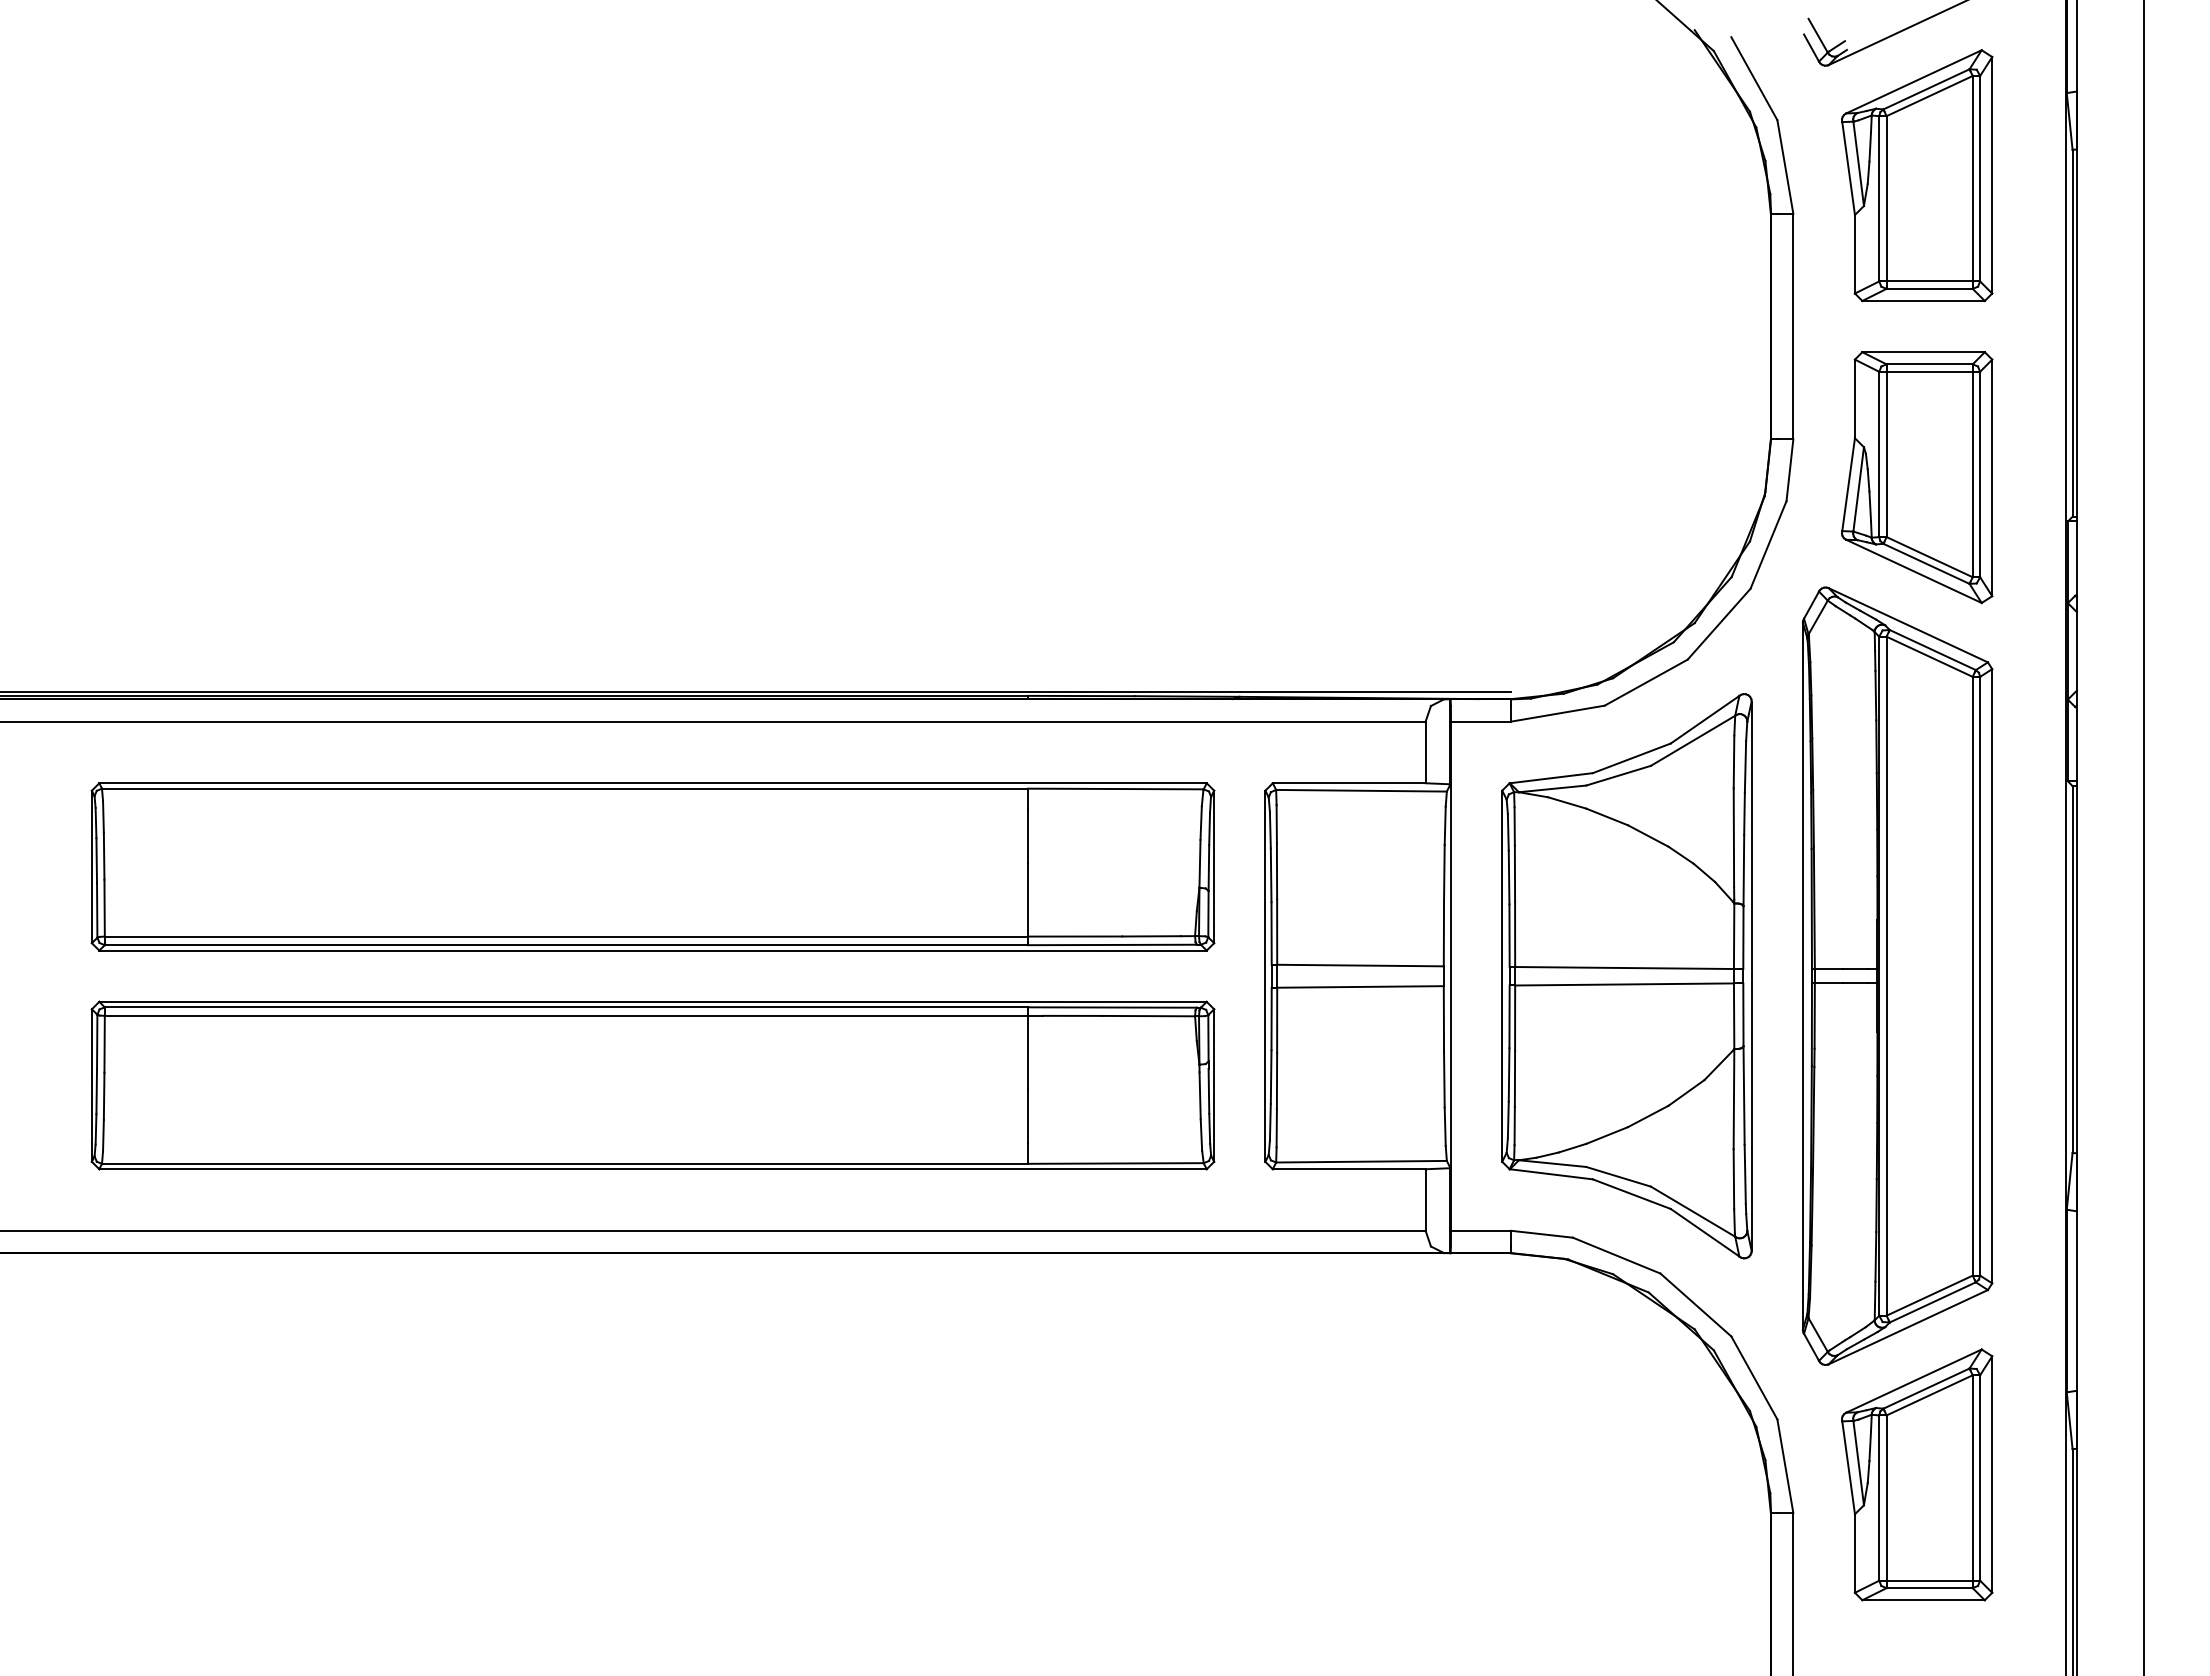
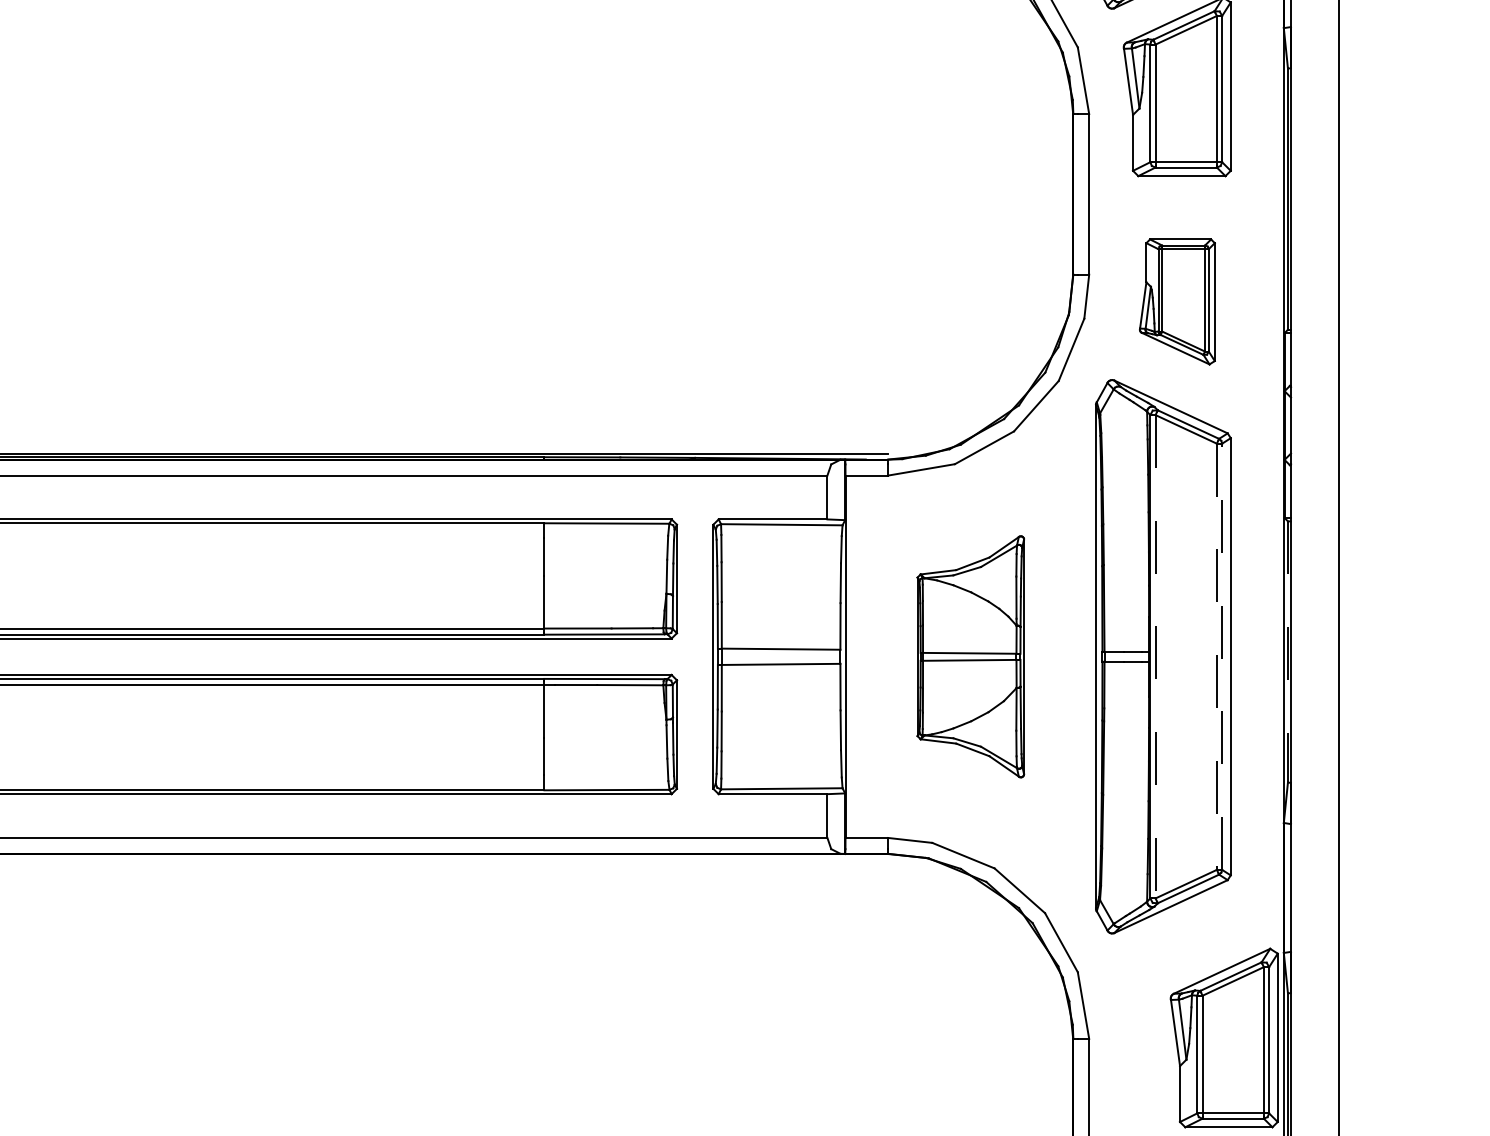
part: (1917, 477) -> (1177, 301), size x0.7
line: (2072, 969) -> (1287, 651), solid -> dashed
line: (1980, 975) -> (1222, 656), solid -> dashed
part: (1626, 976) -> (970, 656), size x0.6
line: (1886, 976) -> (1155, 656), solid -> dashed
line: (1972, 976) -> (1216, 656), solid -> dashed
part: (1917, 1474) -> (1224, 1037), moved

